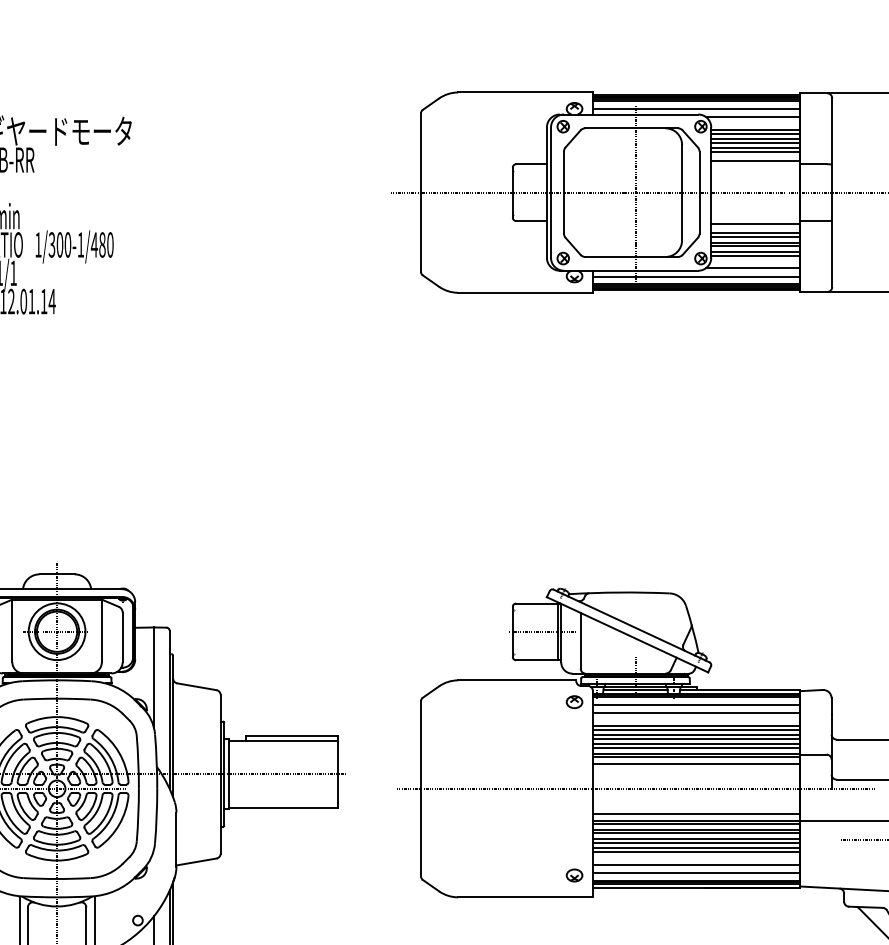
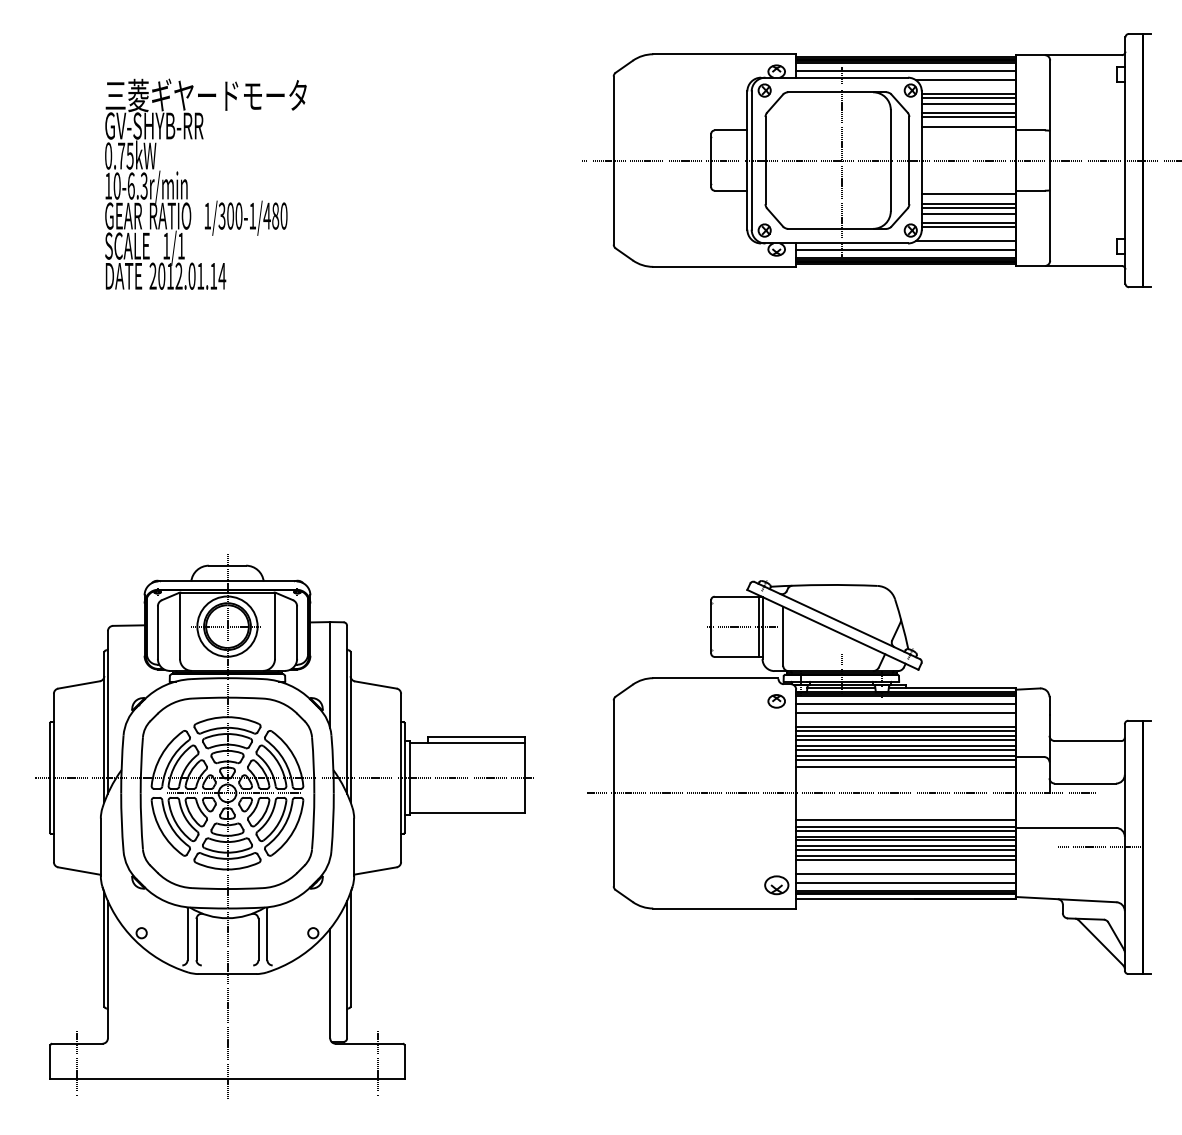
line: (755, 142) -> (968, 107), removed
line: (755, 246) -> (968, 217), removed
part: (574, 875) -> (776, 885), size x1.4

